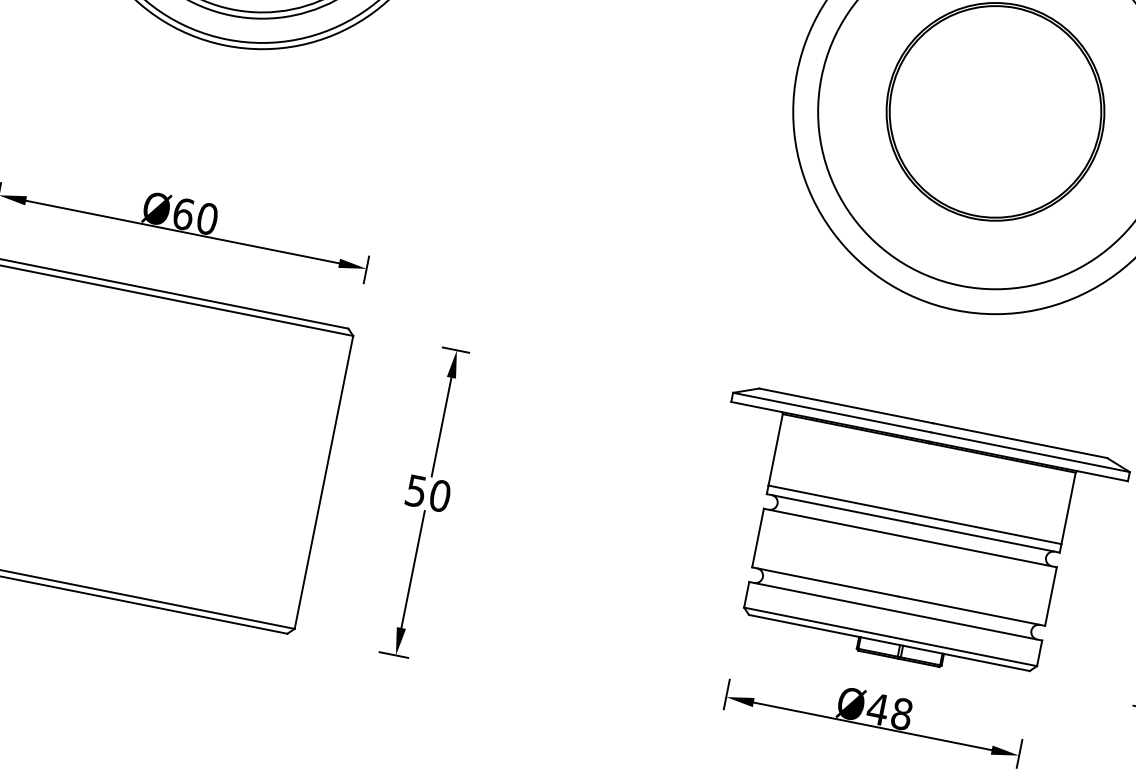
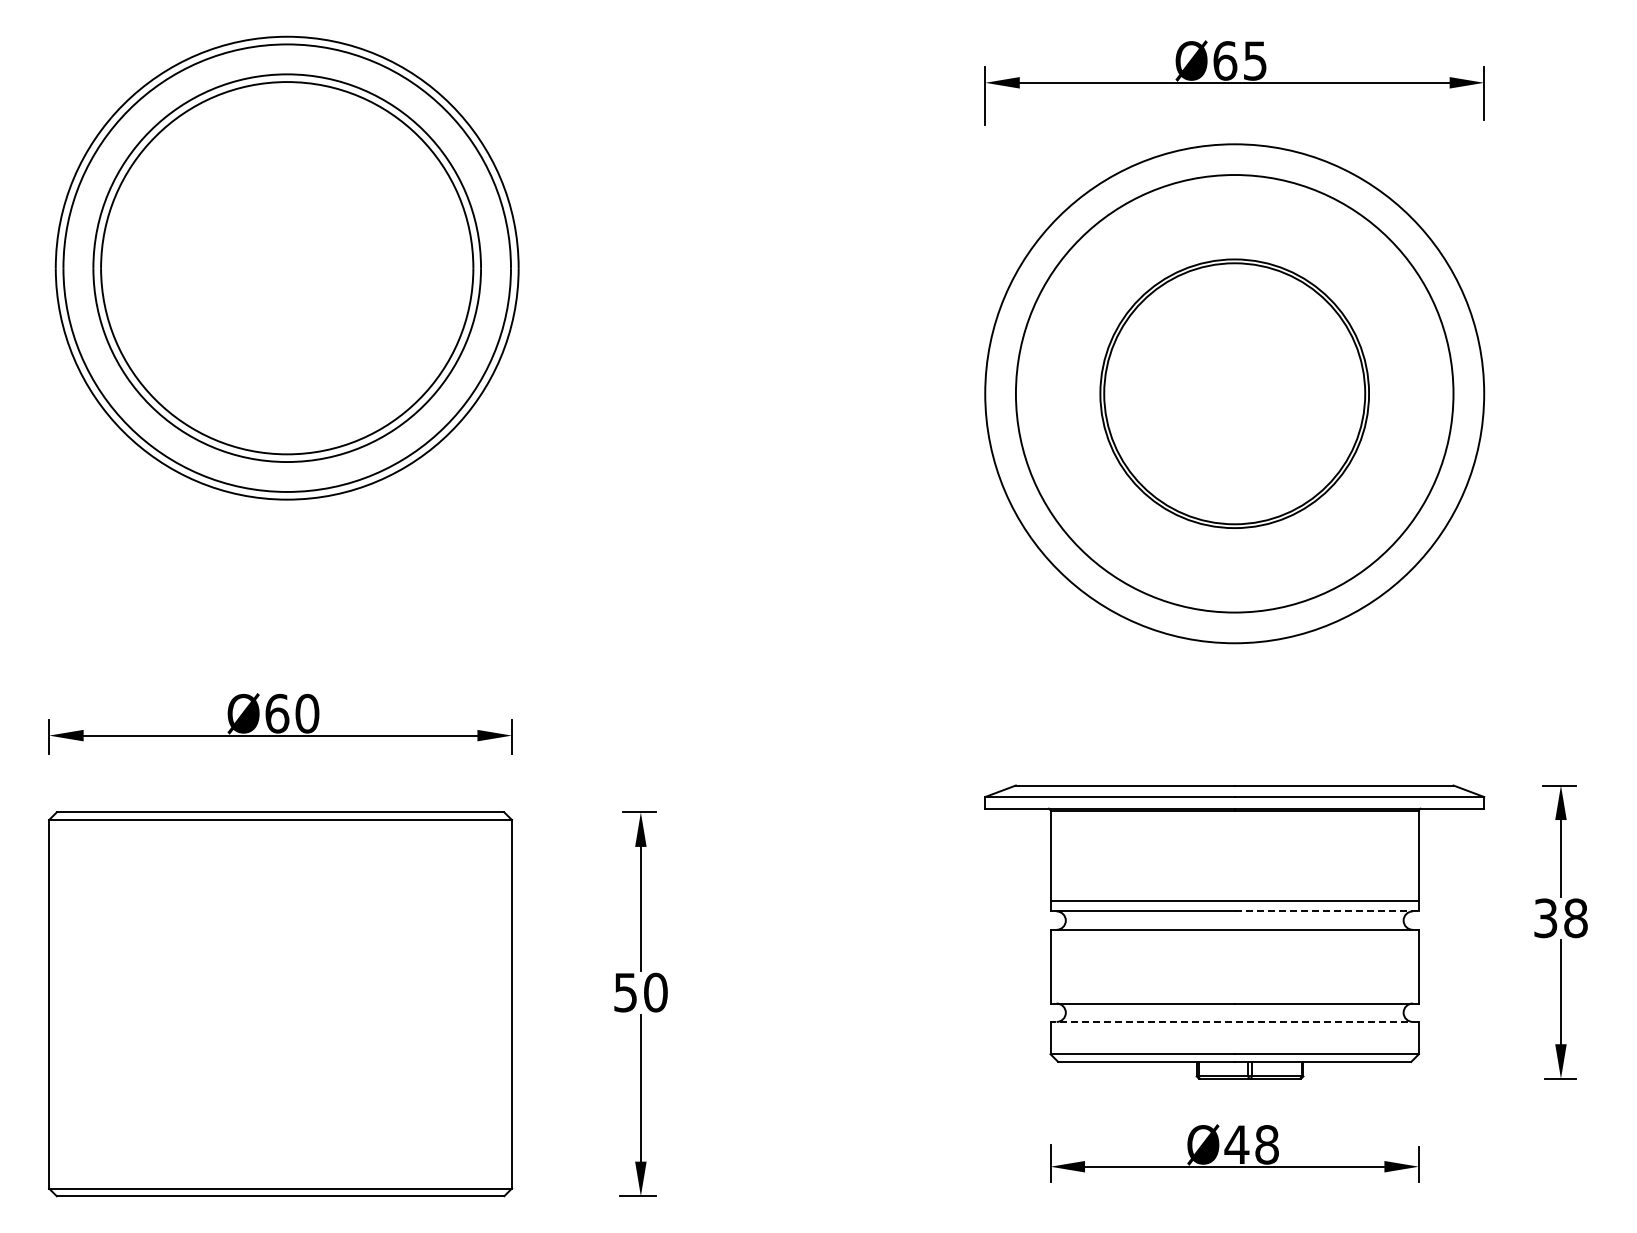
line: (987, 538) -> (1327, 911), solid -> dashed
line: (895, 610) -> (1234, 1021), solid -> dashed

